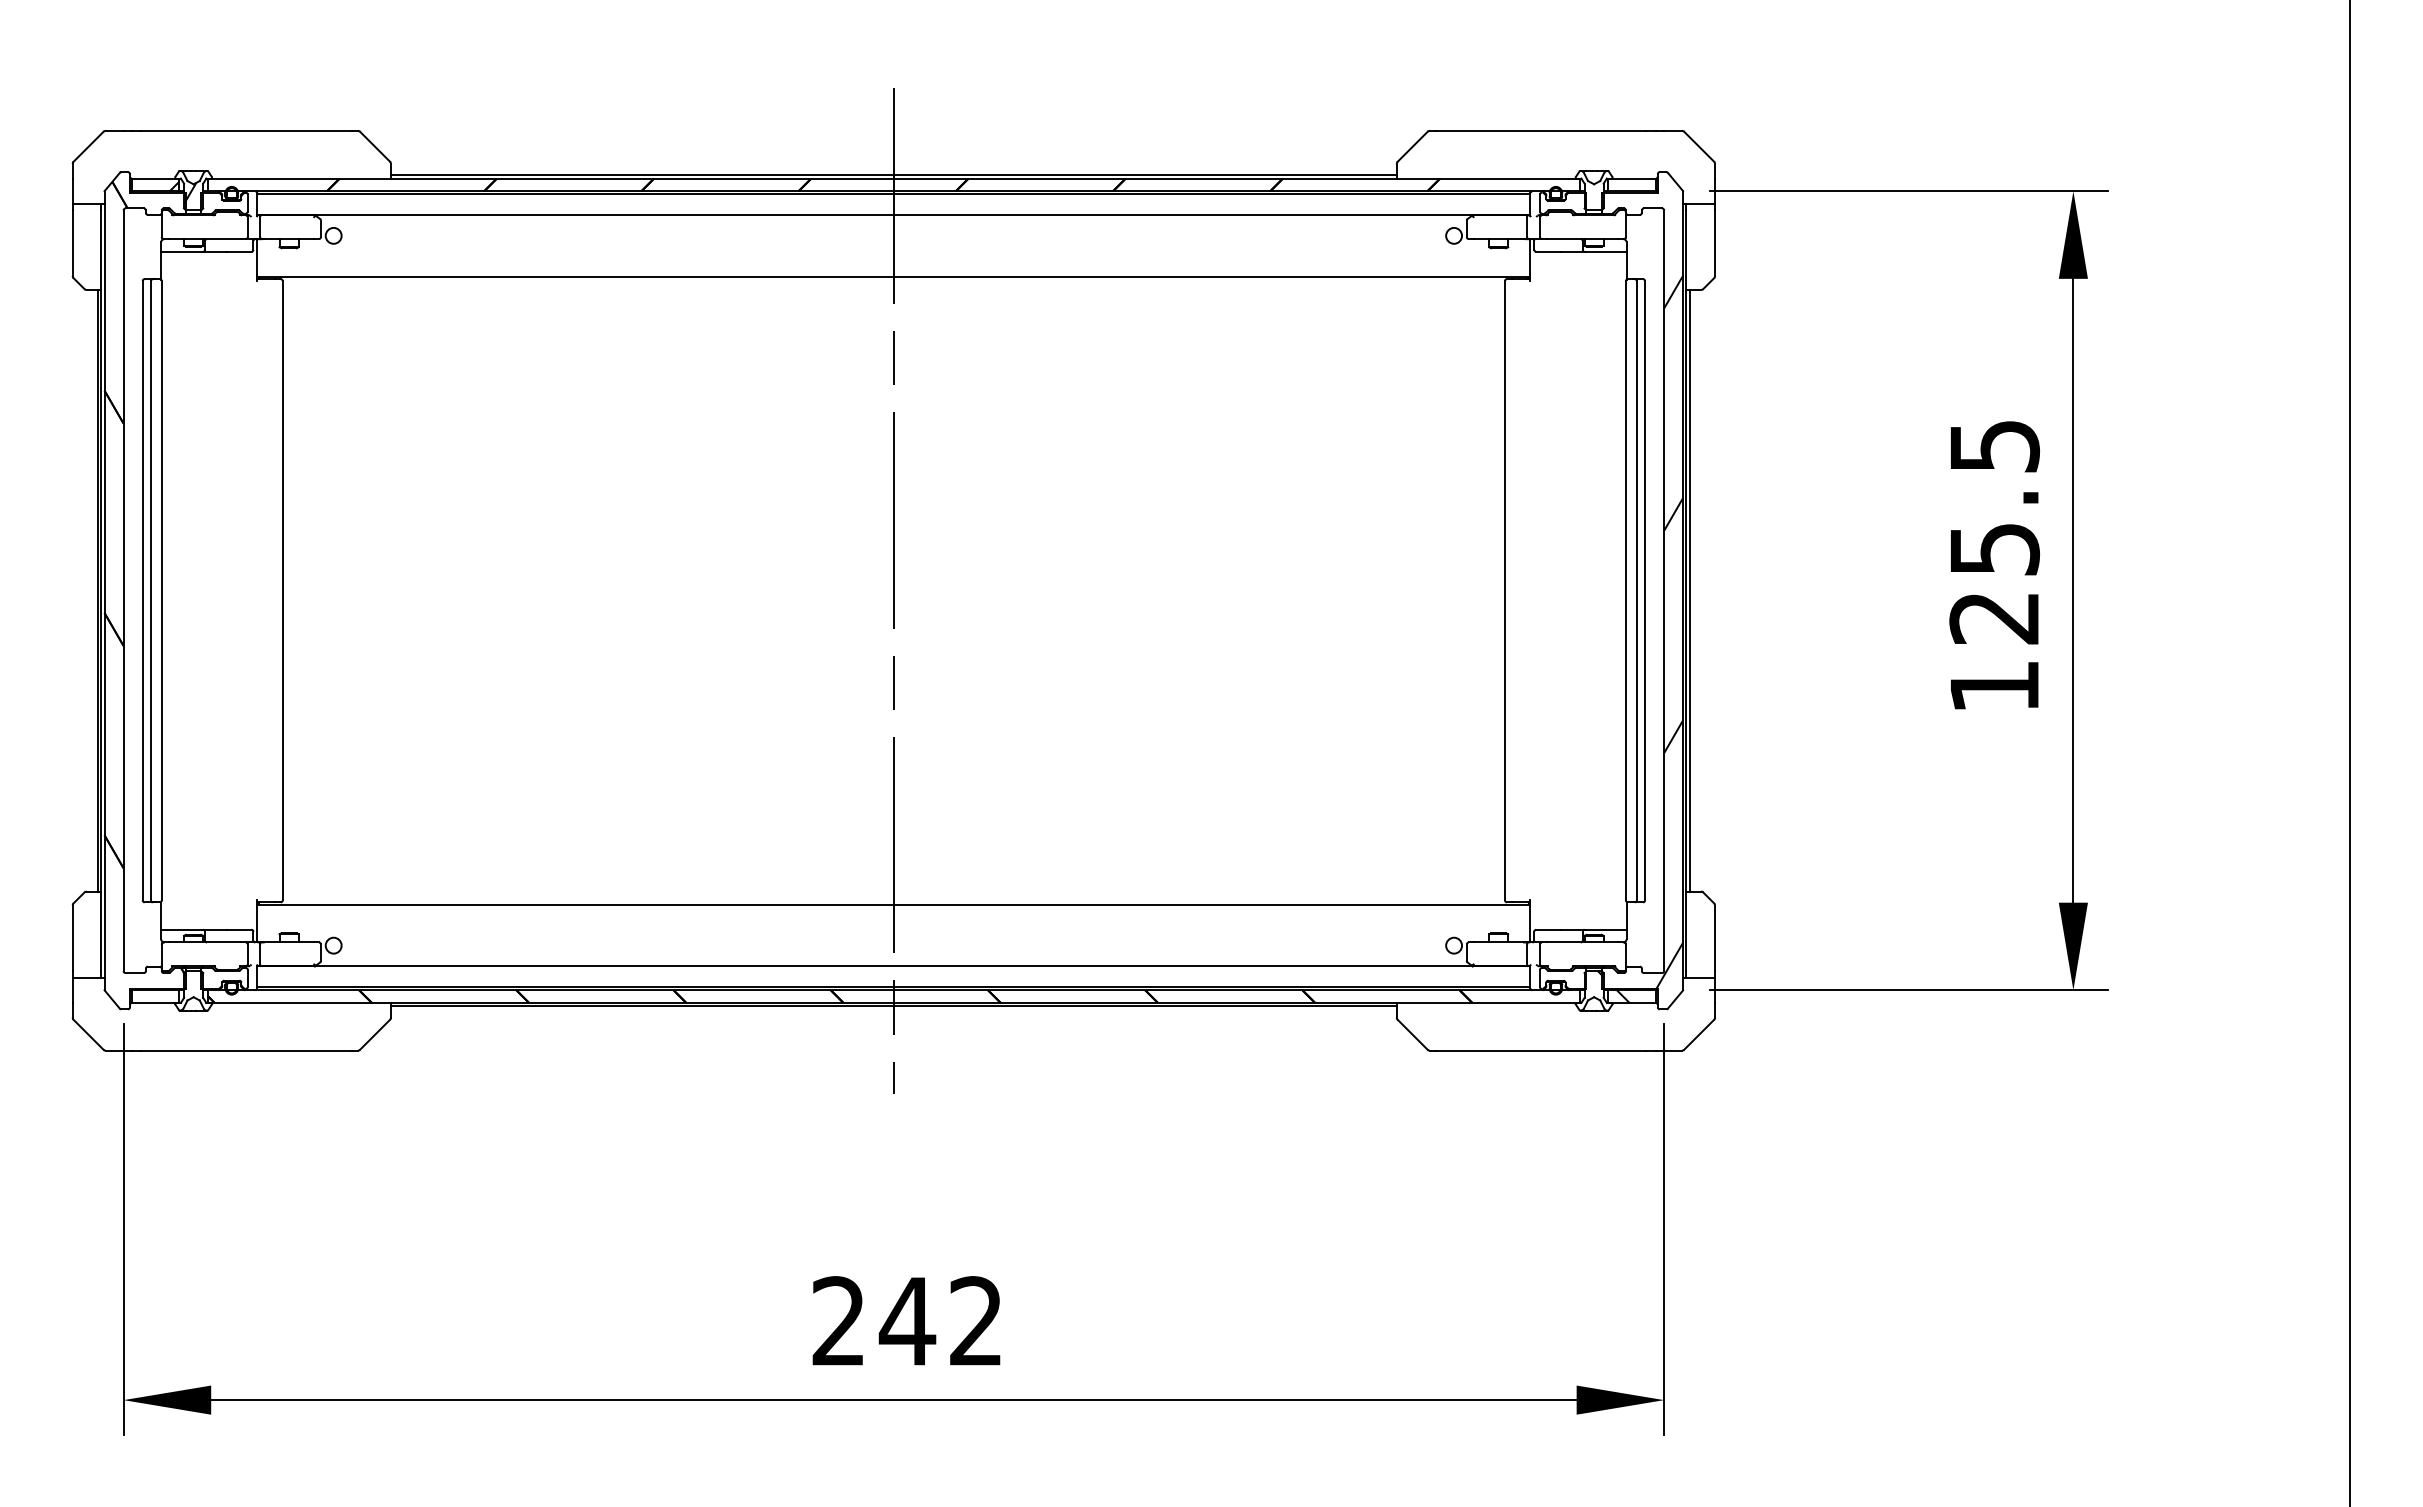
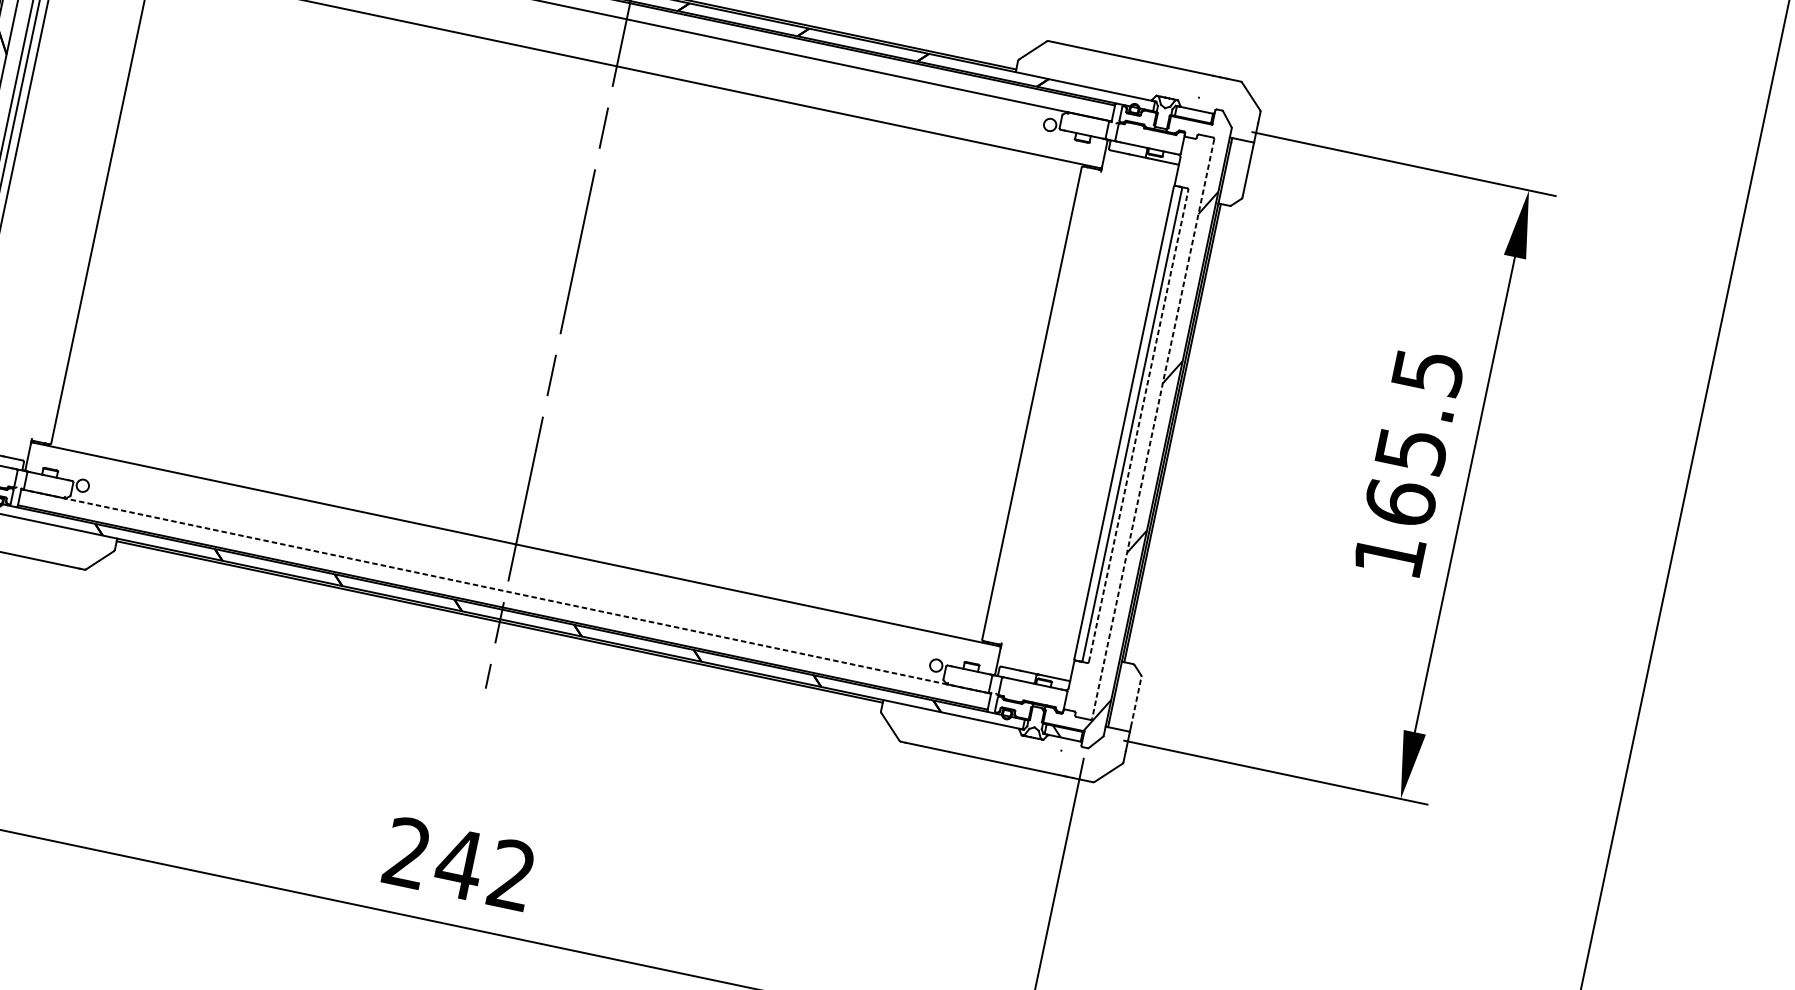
line: (1645, 590) -> (1139, 425), solid -> dashed
line: (1664, 591) -> (1153, 429), solid -> dashed
text: (1994, 617) -> (1400, 502), 125.5 -> 165.5
line: (1715, 938) -> (1136, 702), solid -> dashed
line: (893, 966) -> (505, 591), solid -> dashed

